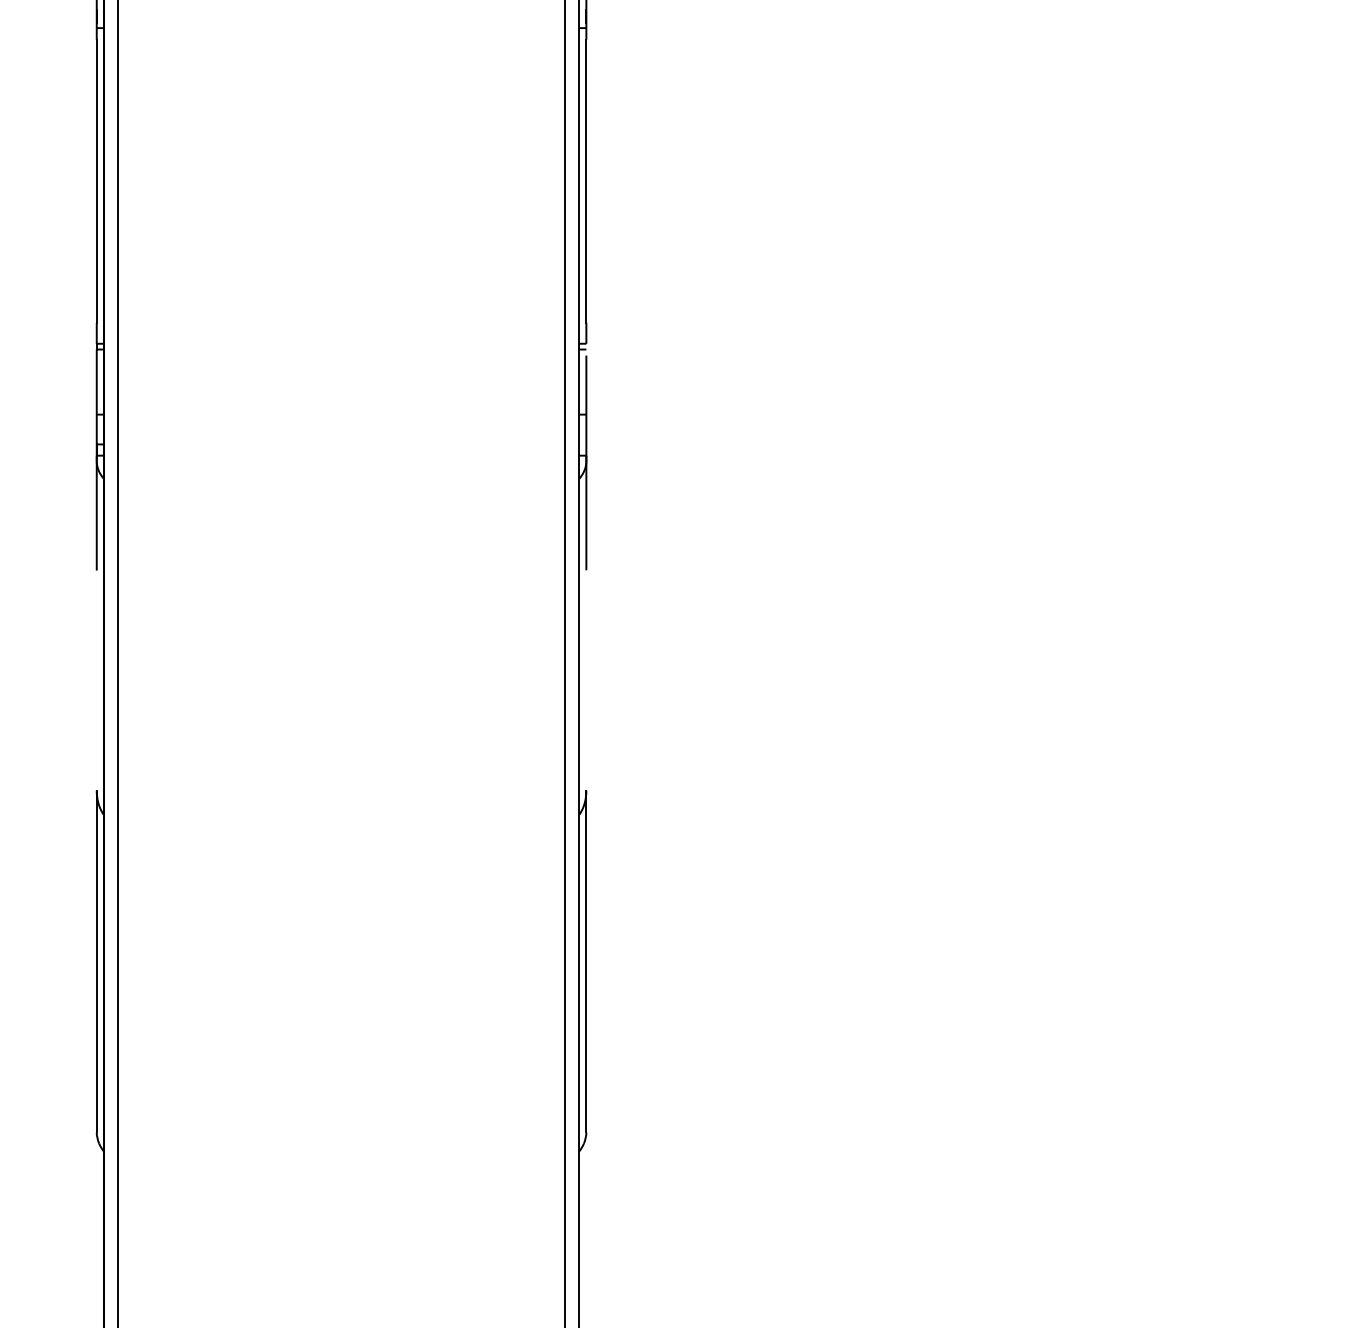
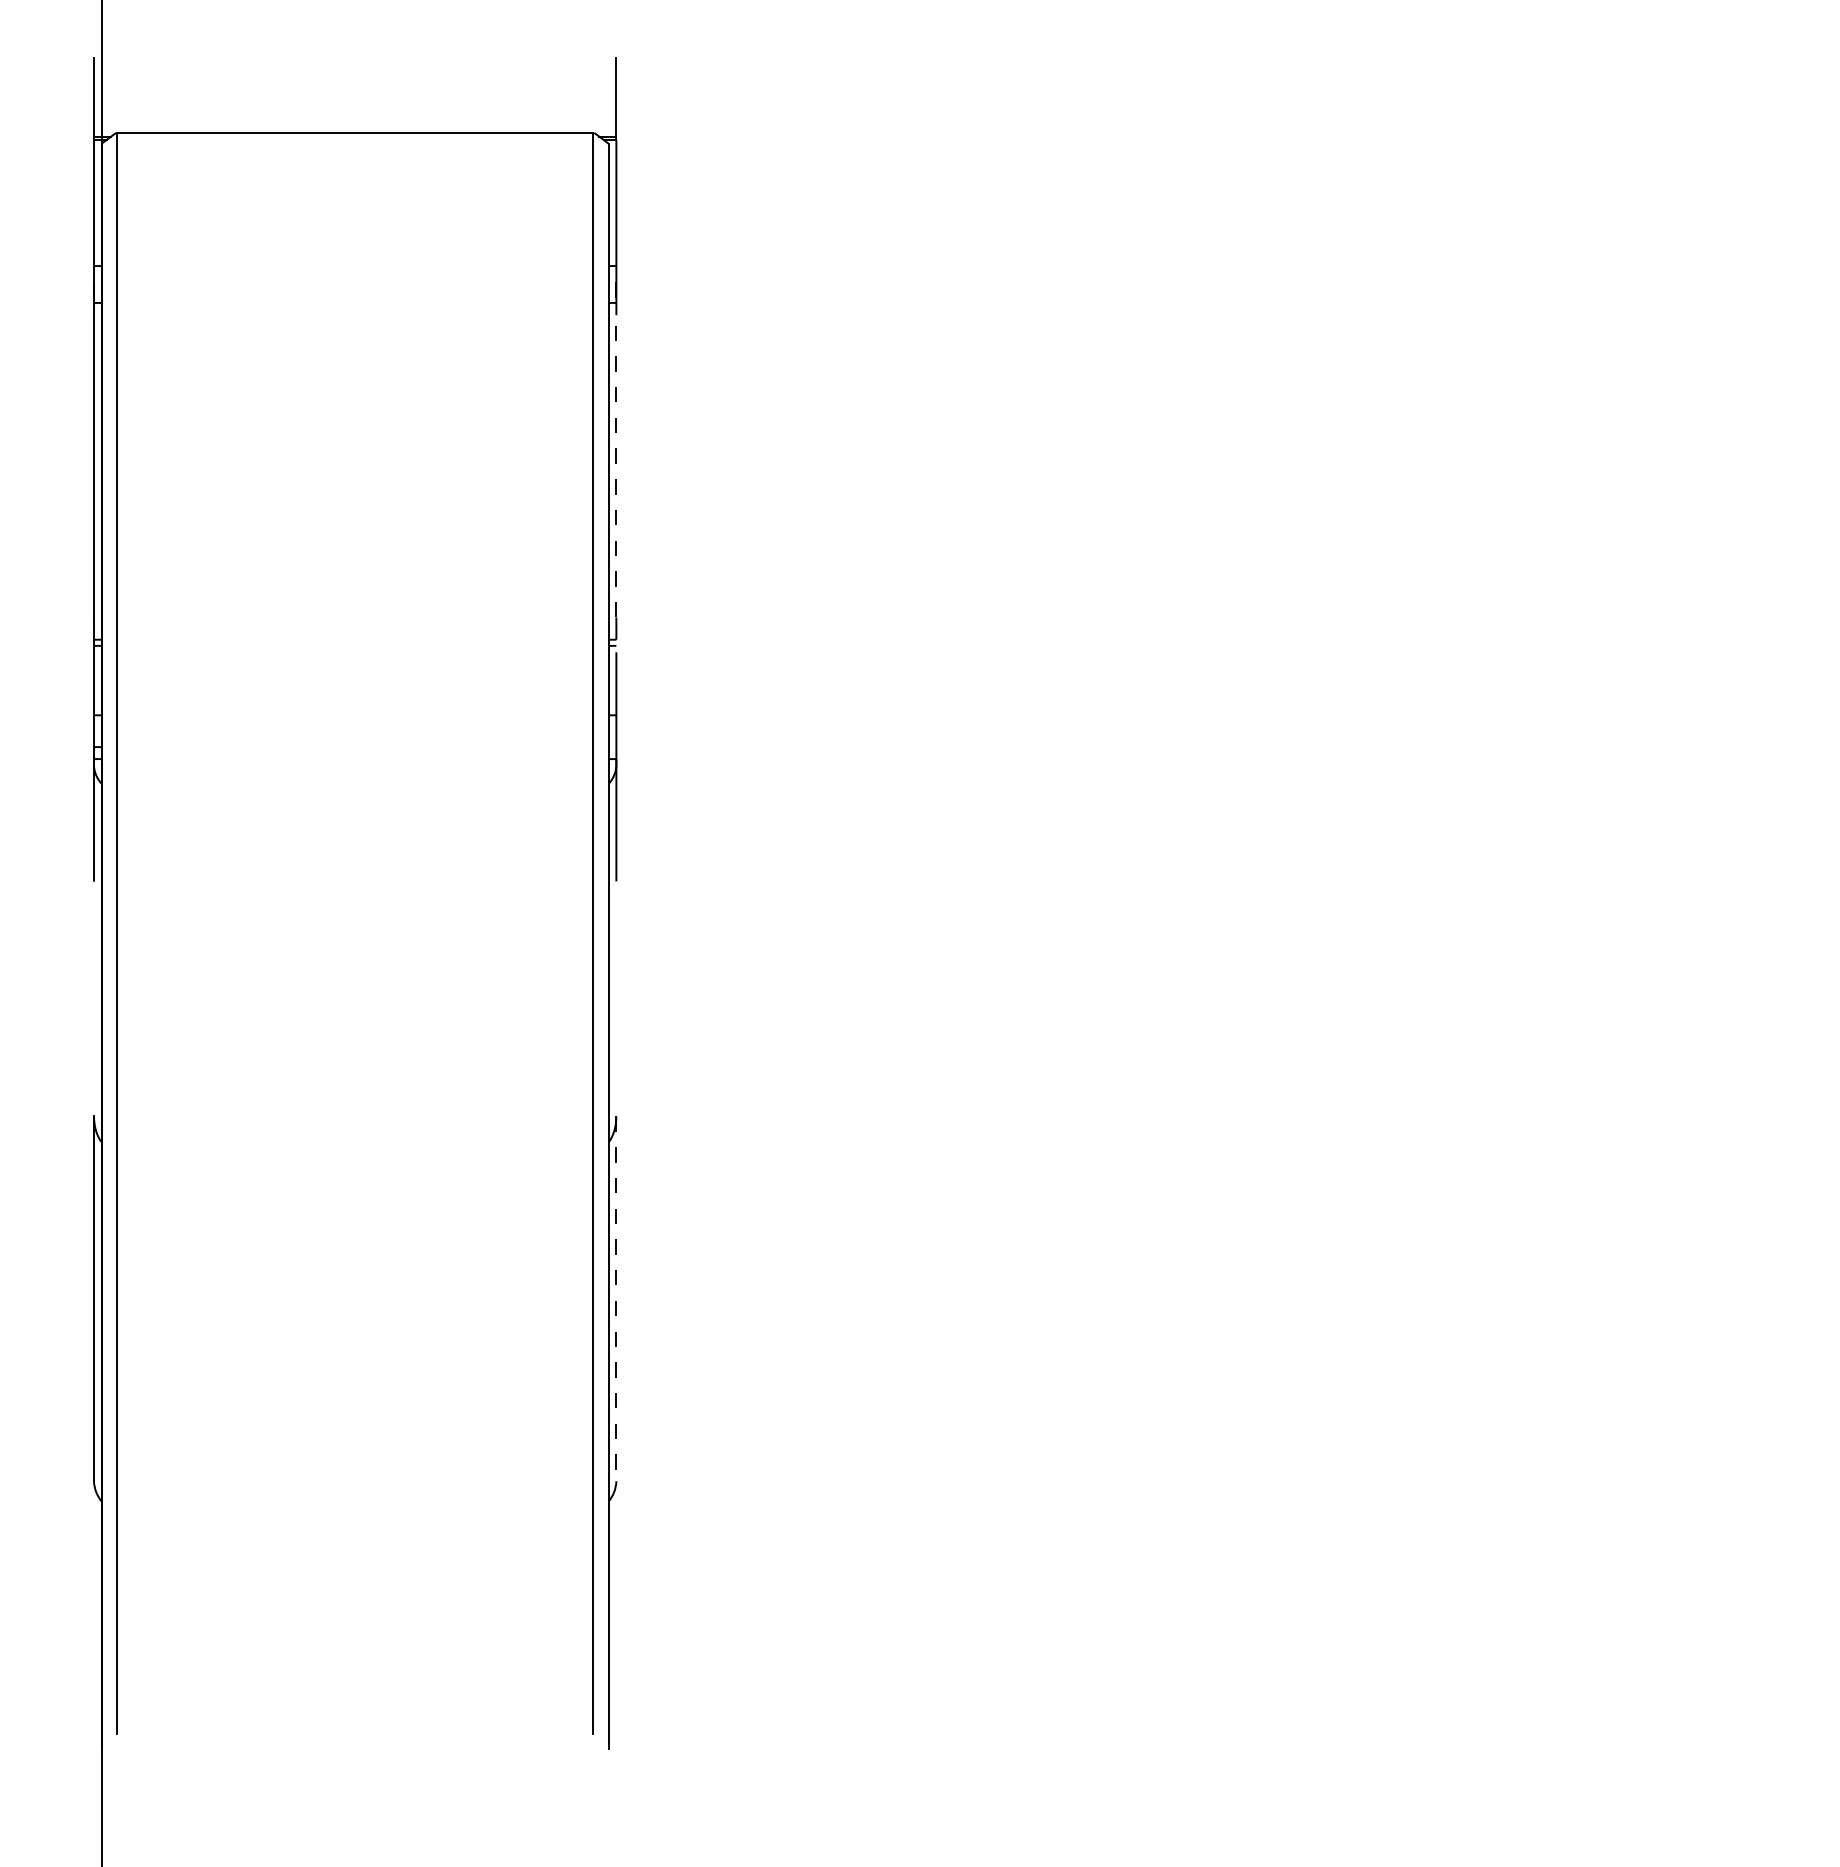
line: (586, 180) -> (616, 465), solid -> dashed
line: (586, 962) -> (616, 1299), solid -> dashed

